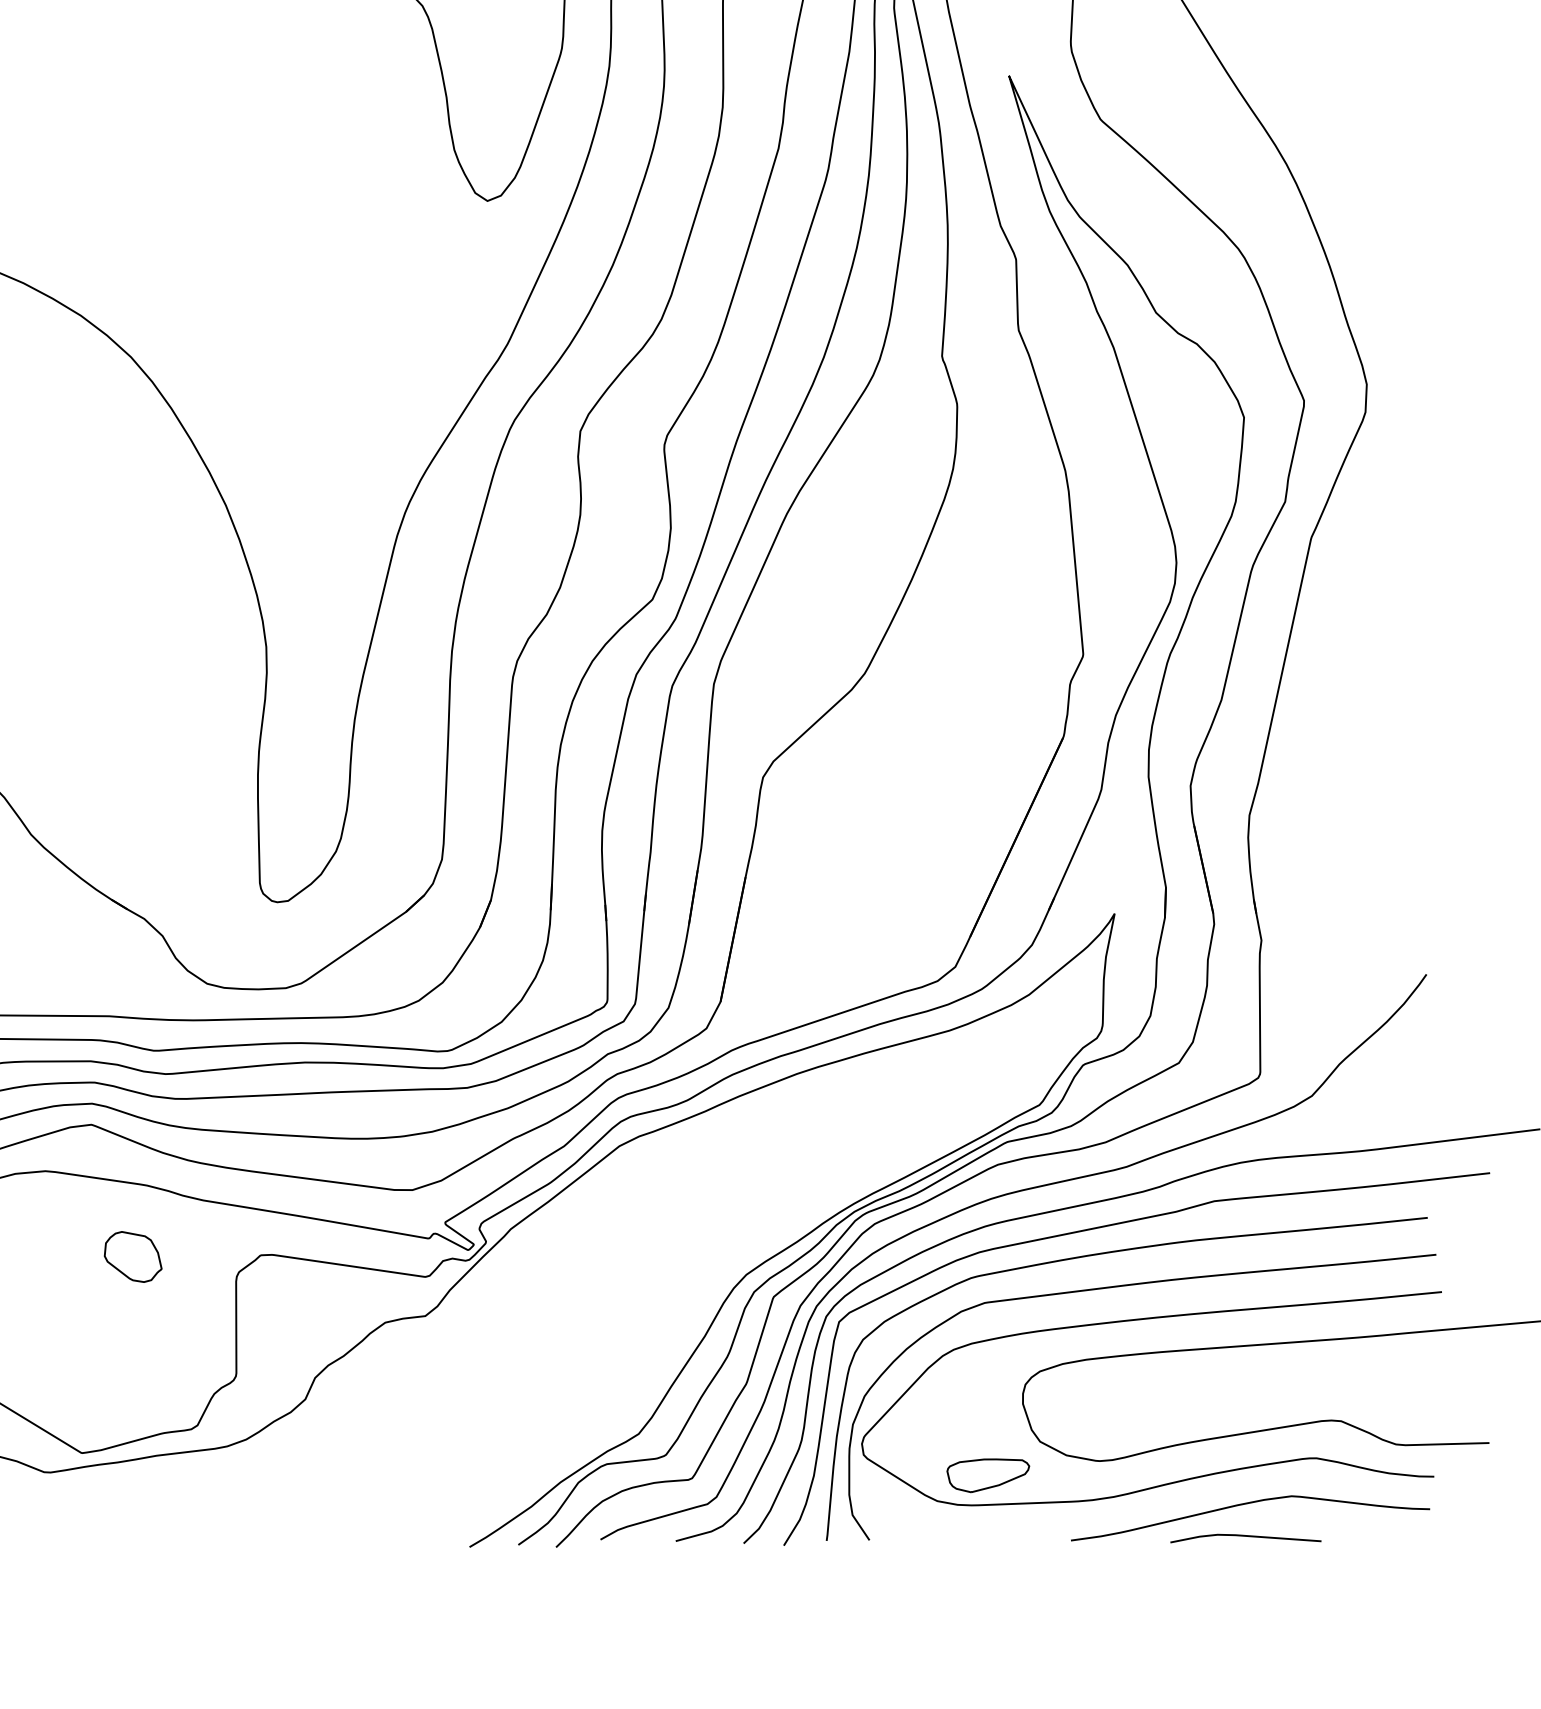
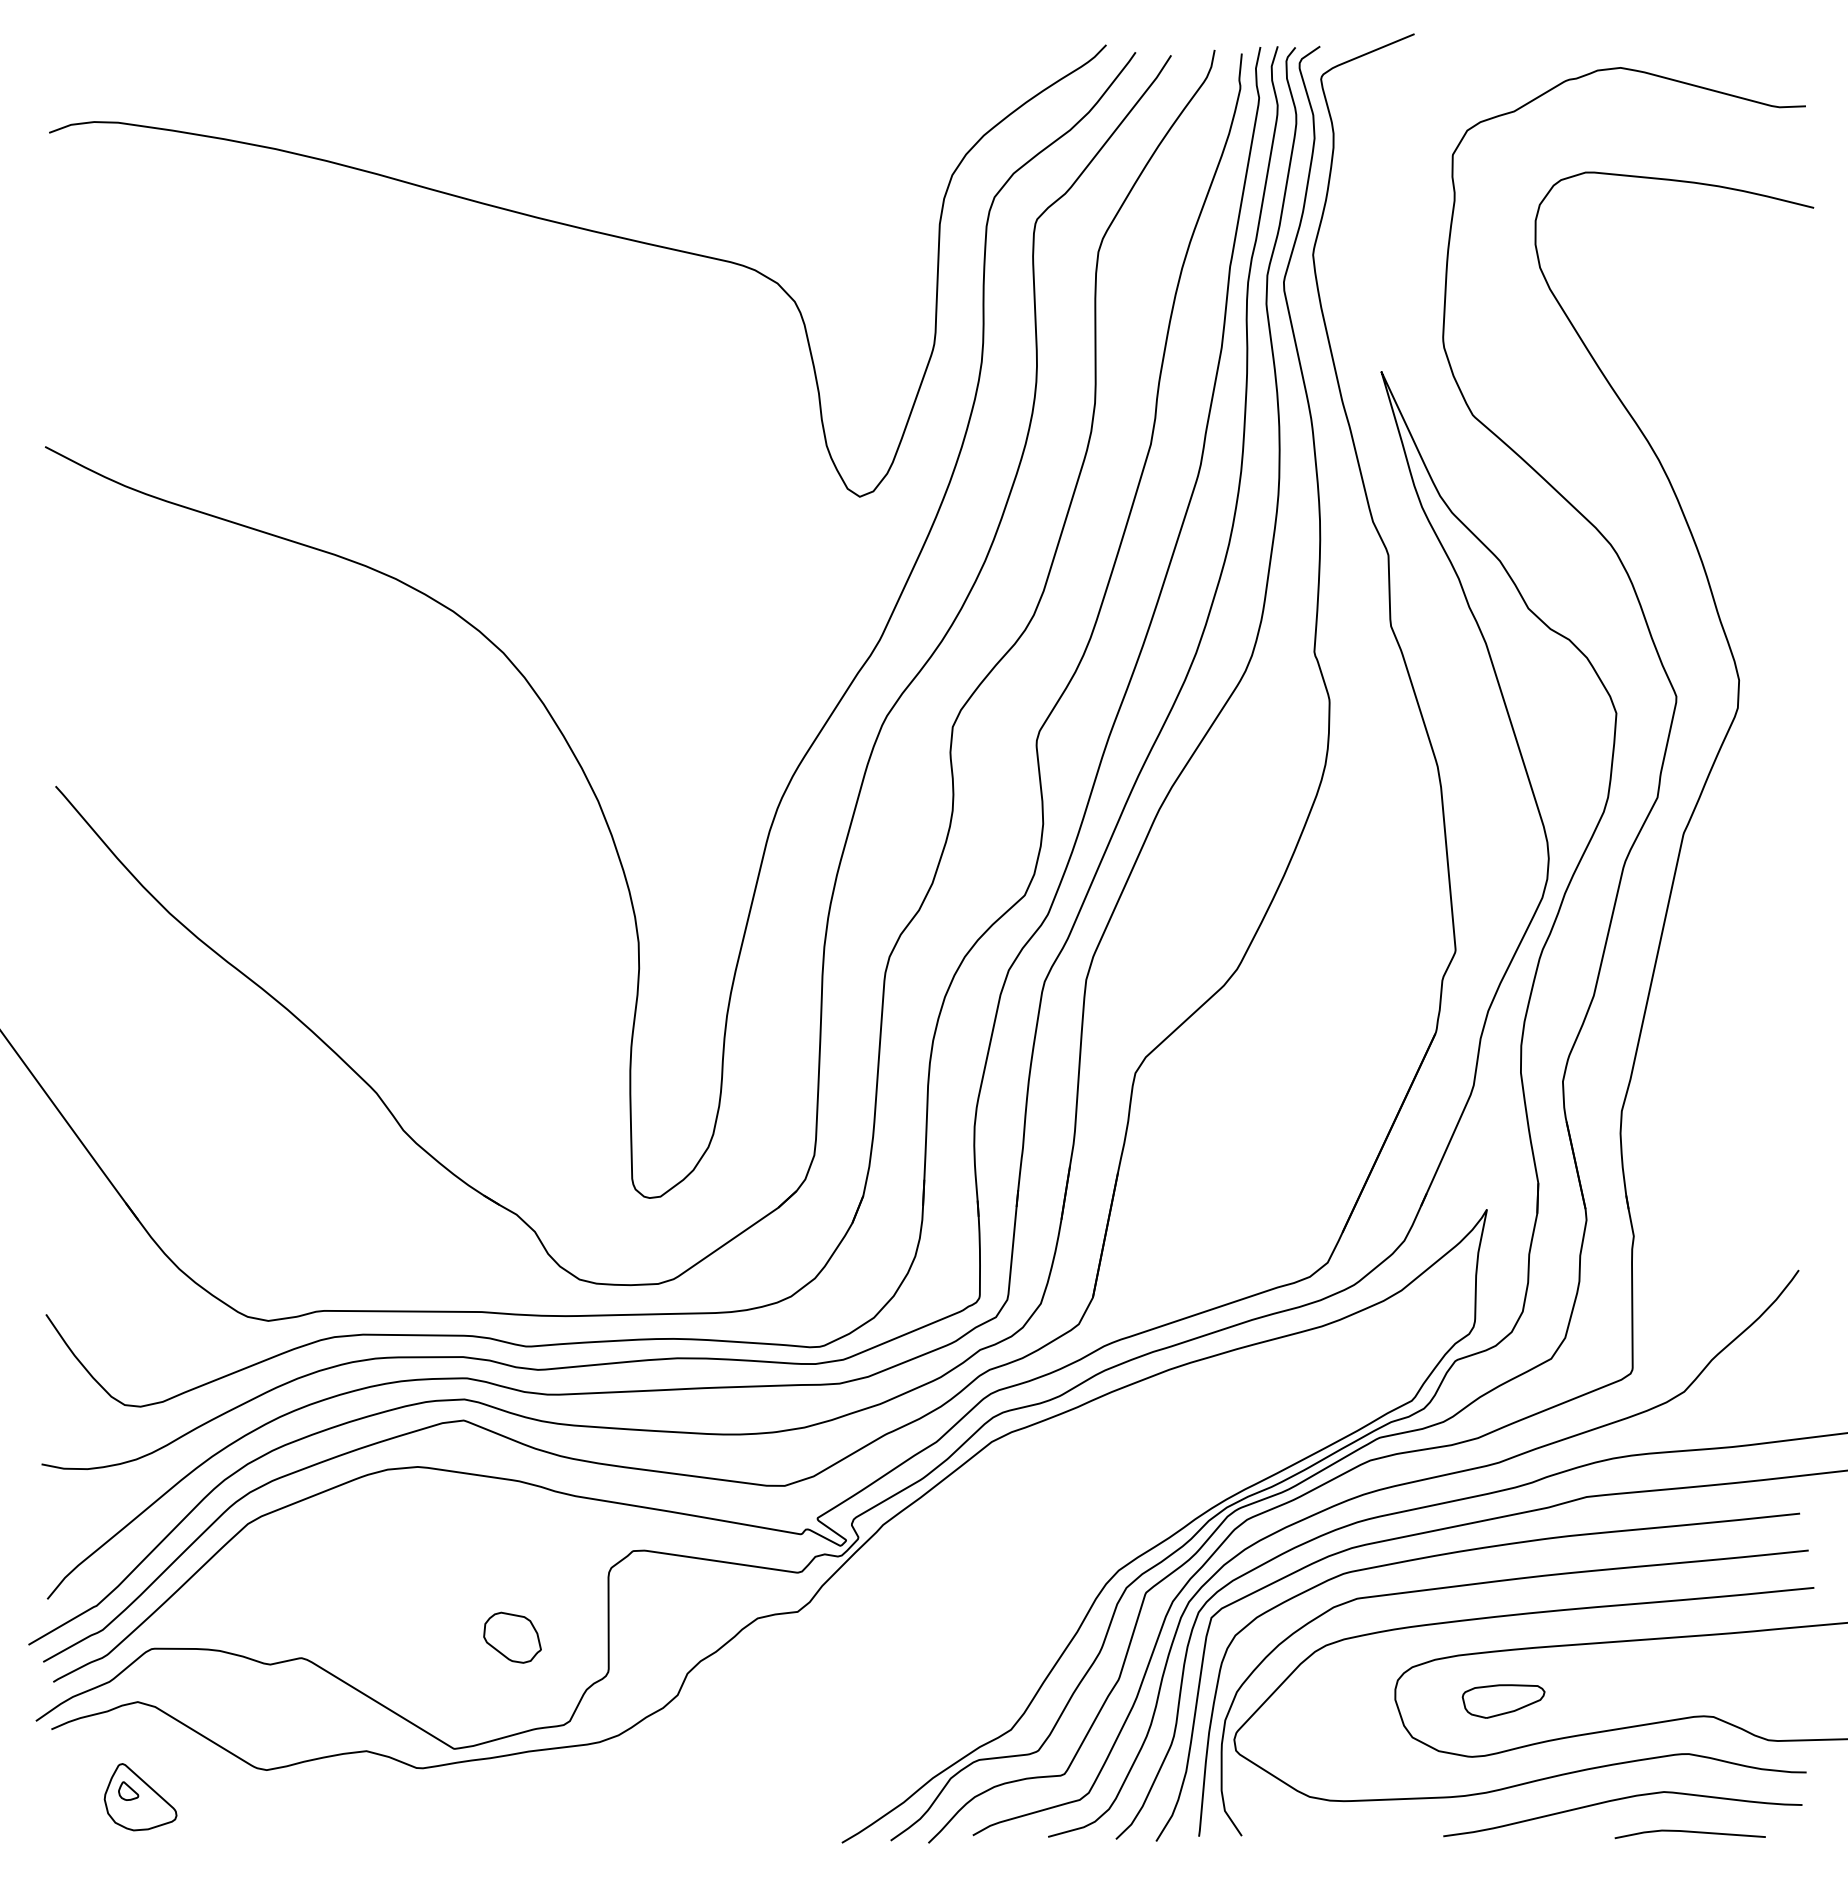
part: (133, 1256) -> (512, 1637), moved
part: (988, 1475) -> (1503, 1701), moved
line: (1245, 1536) -> (1689, 1832), moved

